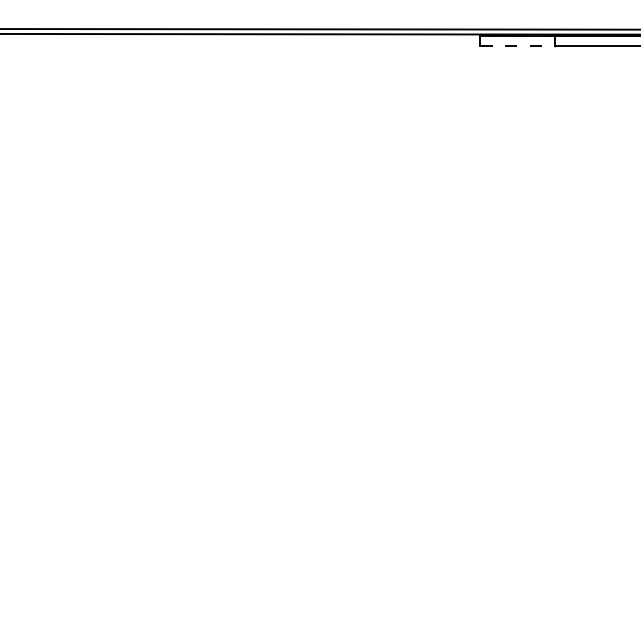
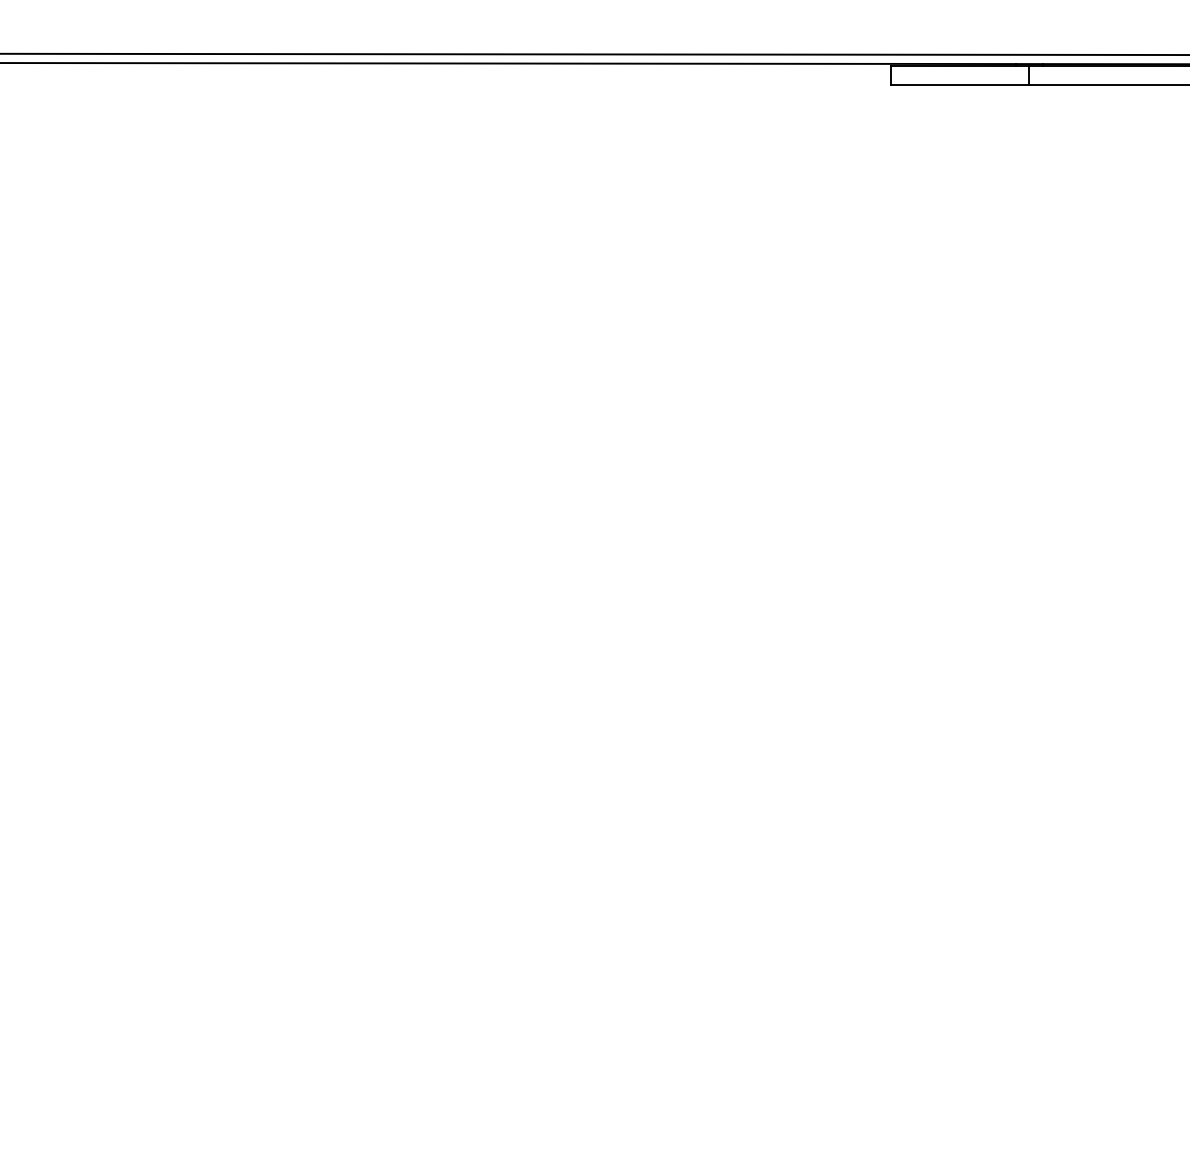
line: (517, 45) -> (960, 84), dashed -> solid

